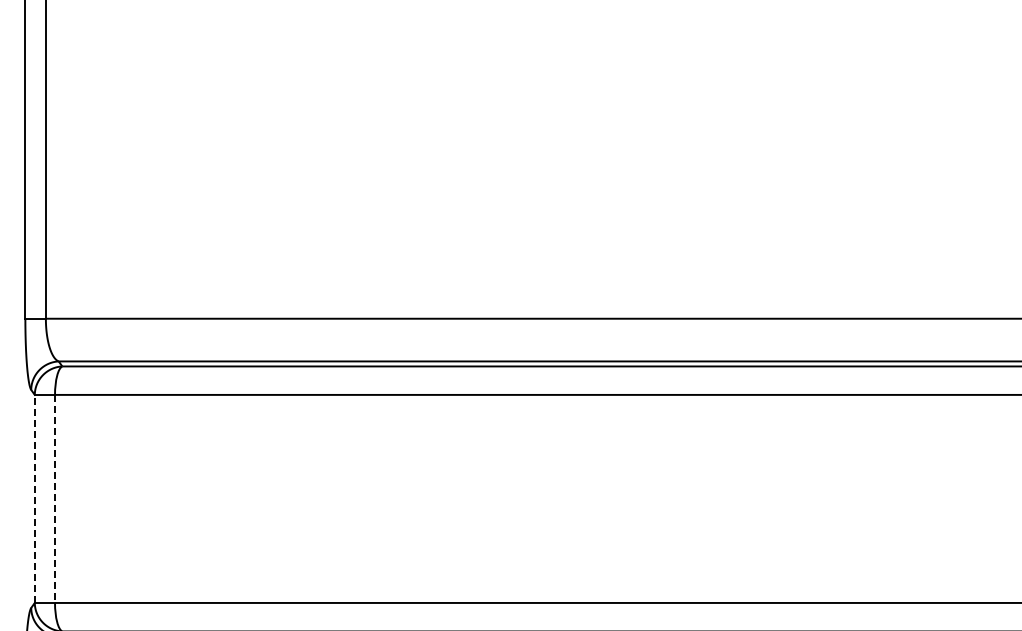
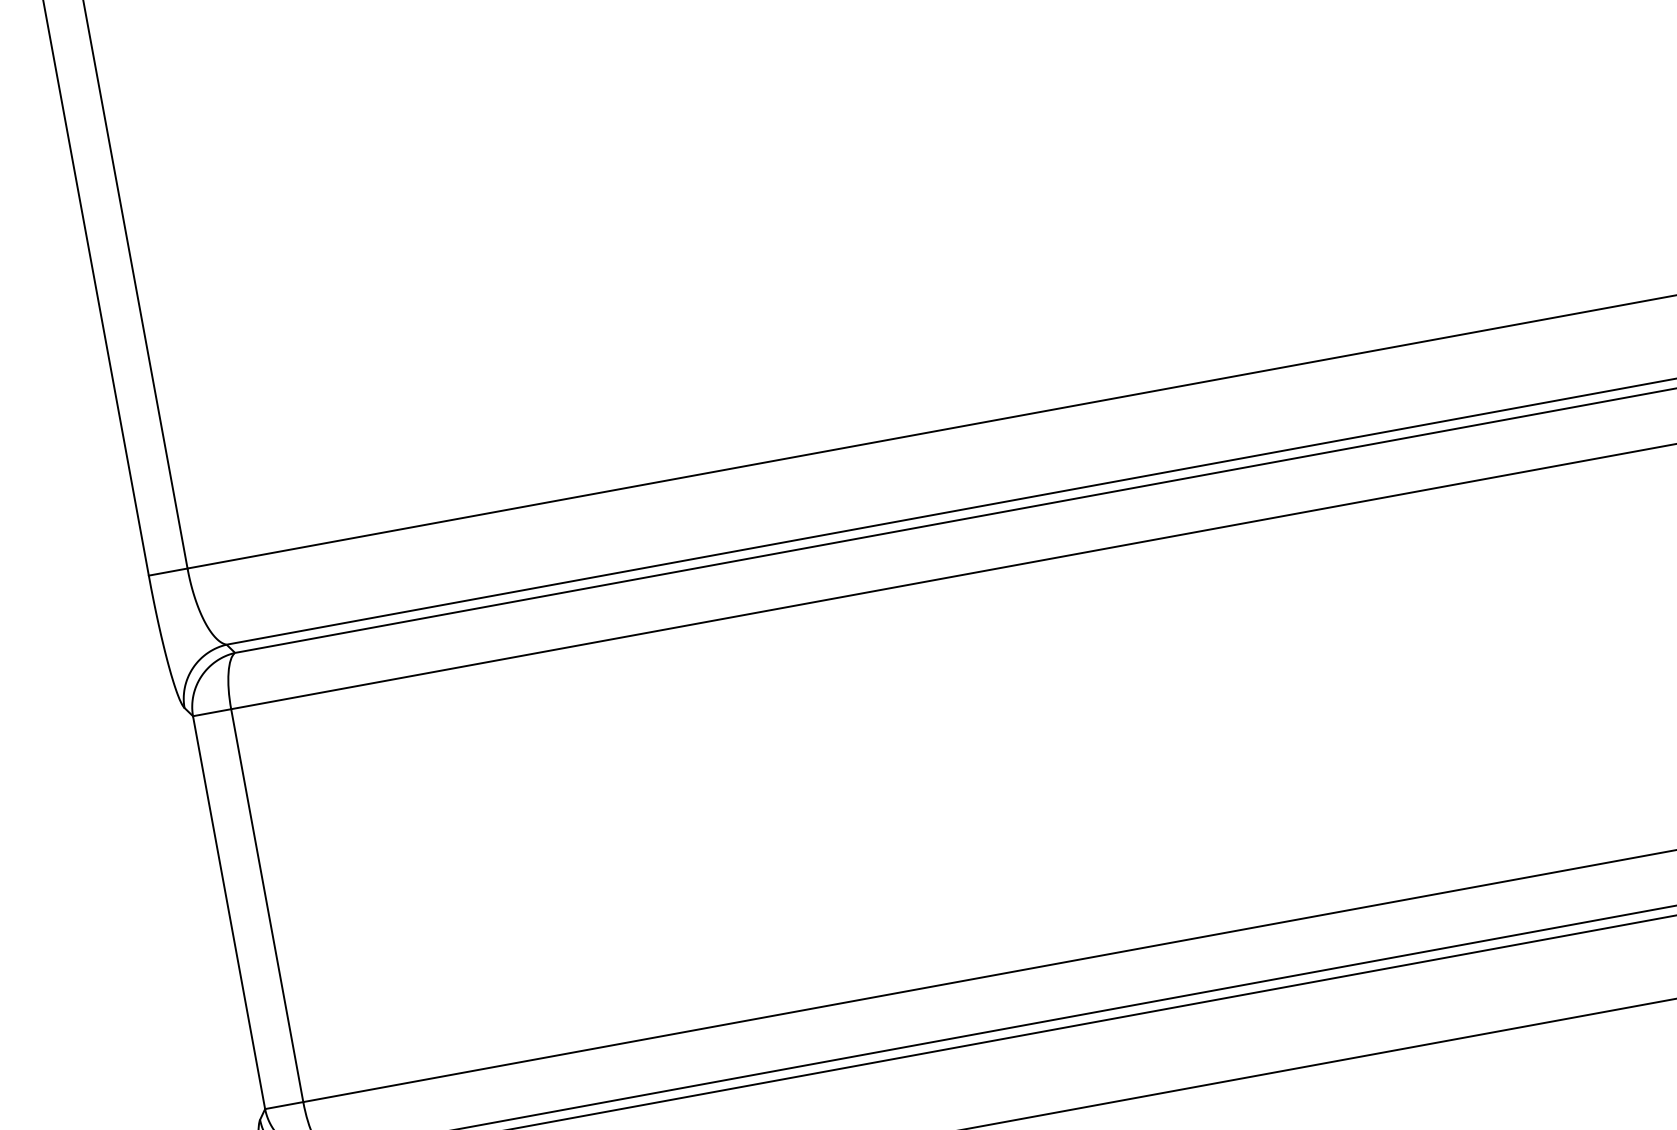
line: (34, 498) -> (228, 911), dashed -> solid
line: (55, 499) -> (268, 906), dashed -> solid

